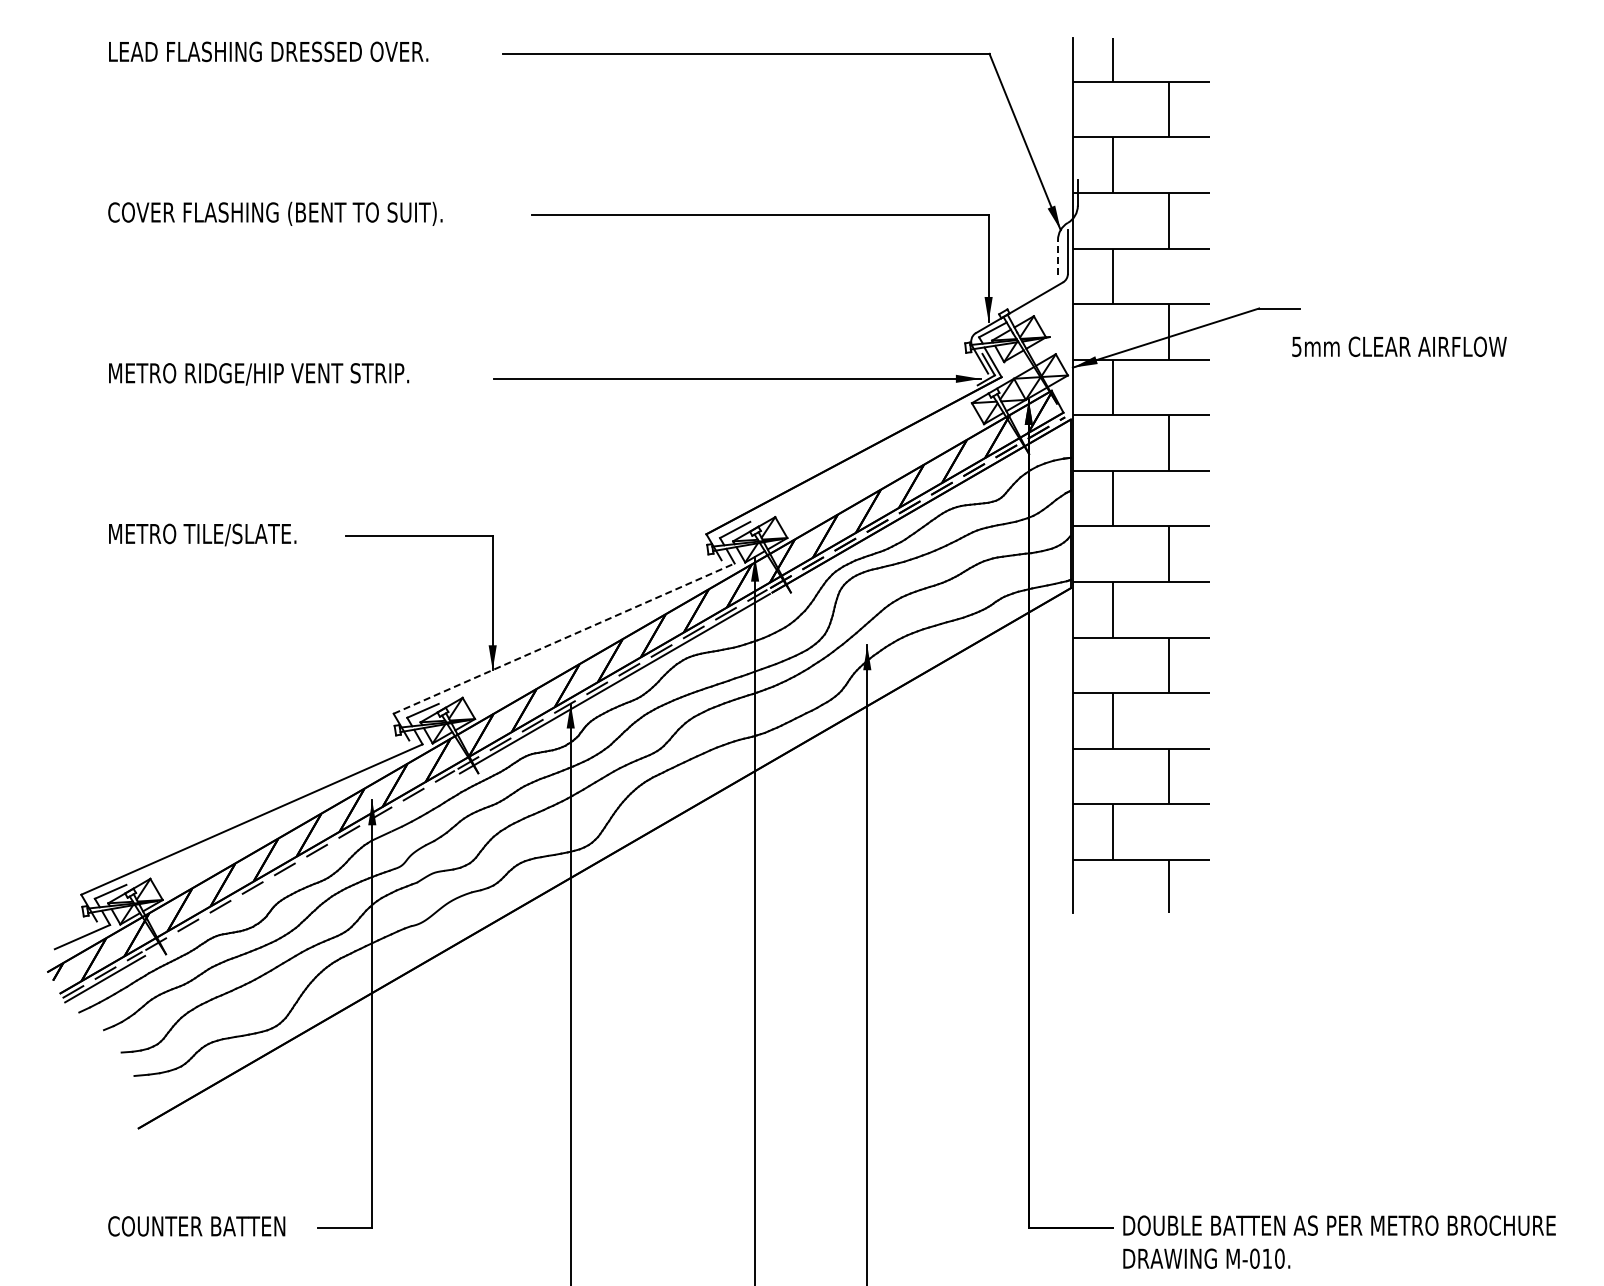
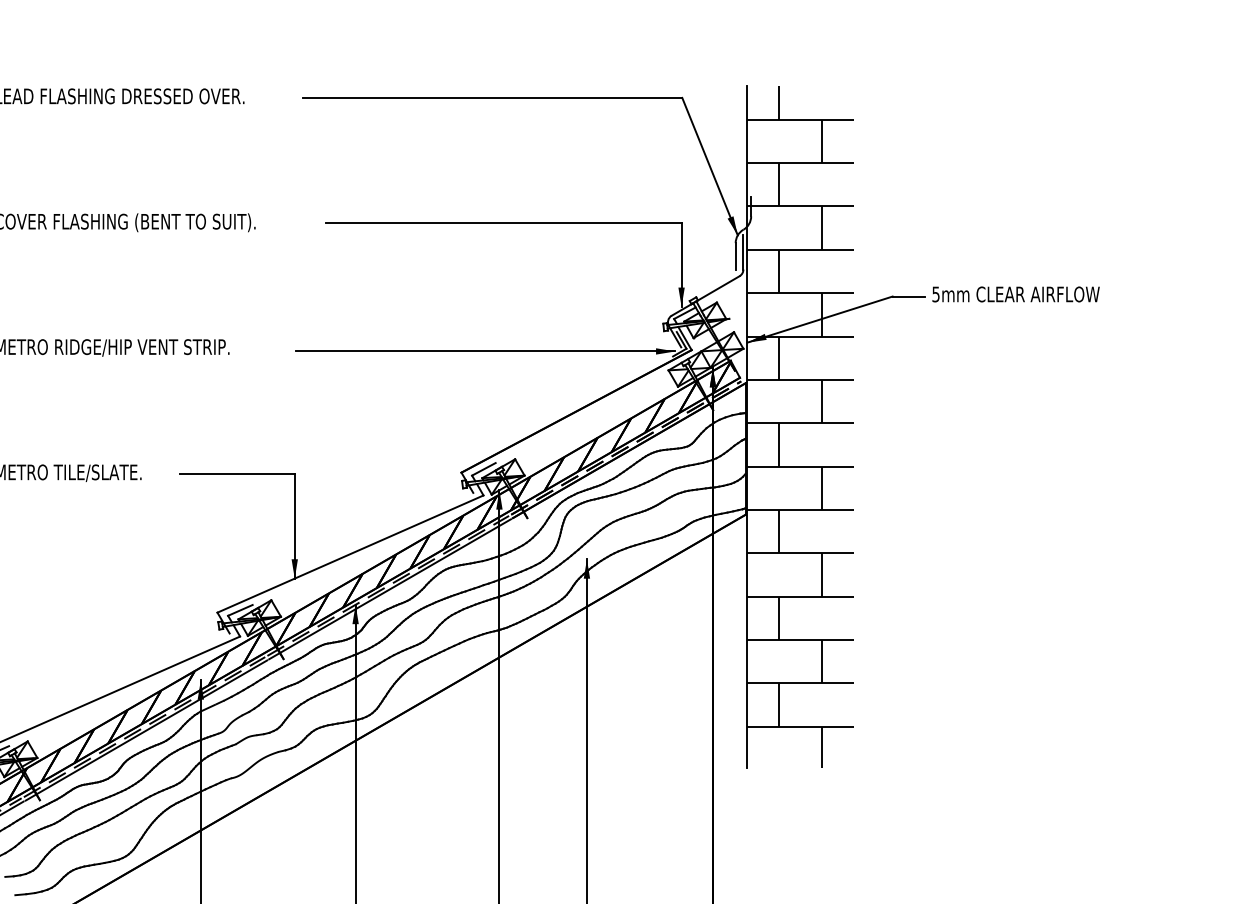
line: (1058, 256) -> (736, 256), dashed -> solid
text: (1399, 346) -> (1016, 294), moved
line: (564, 638) -> (350, 553), dashed -> solid
line: (302, 864) -> (146, 730), added

